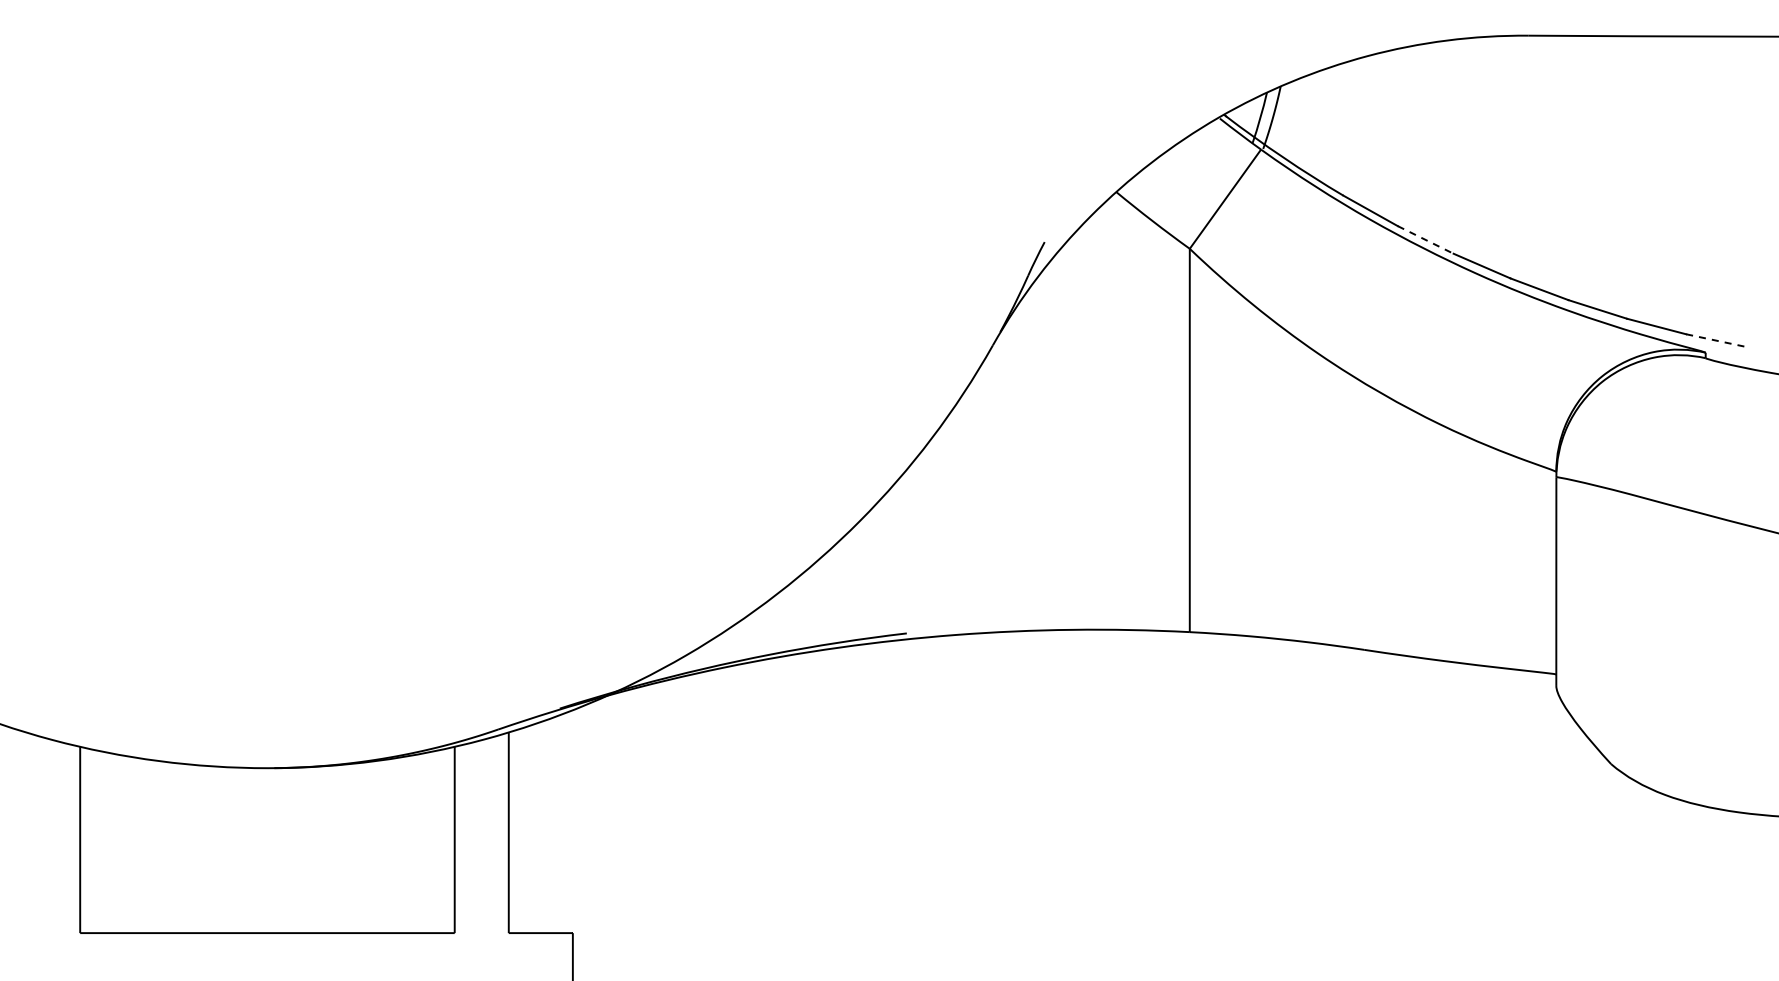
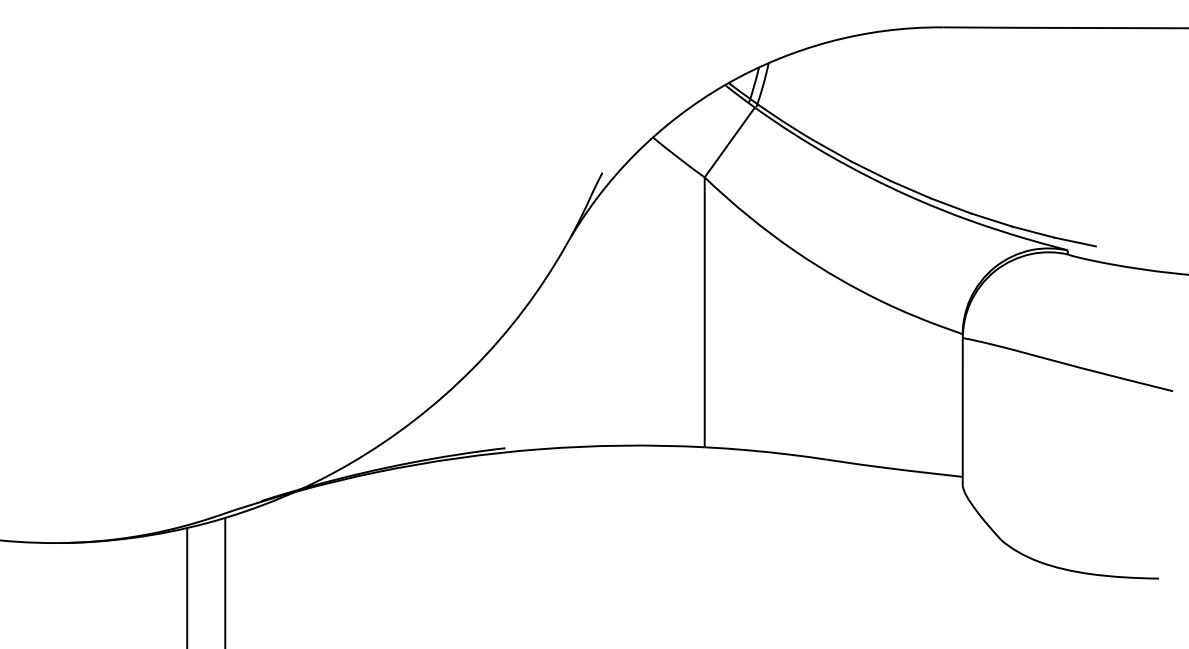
line: (1426, 240) -> (871, 171), dashed -> solid
line: (1716, 340) -> (1075, 241), dashed -> solid

